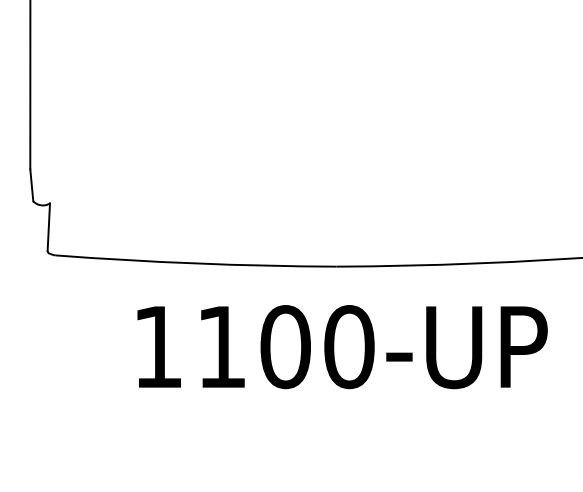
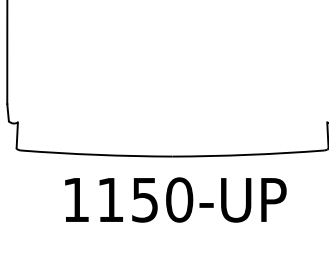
text: (284, 346) -> (144, 199), 1100-UP -> 1150-UP

